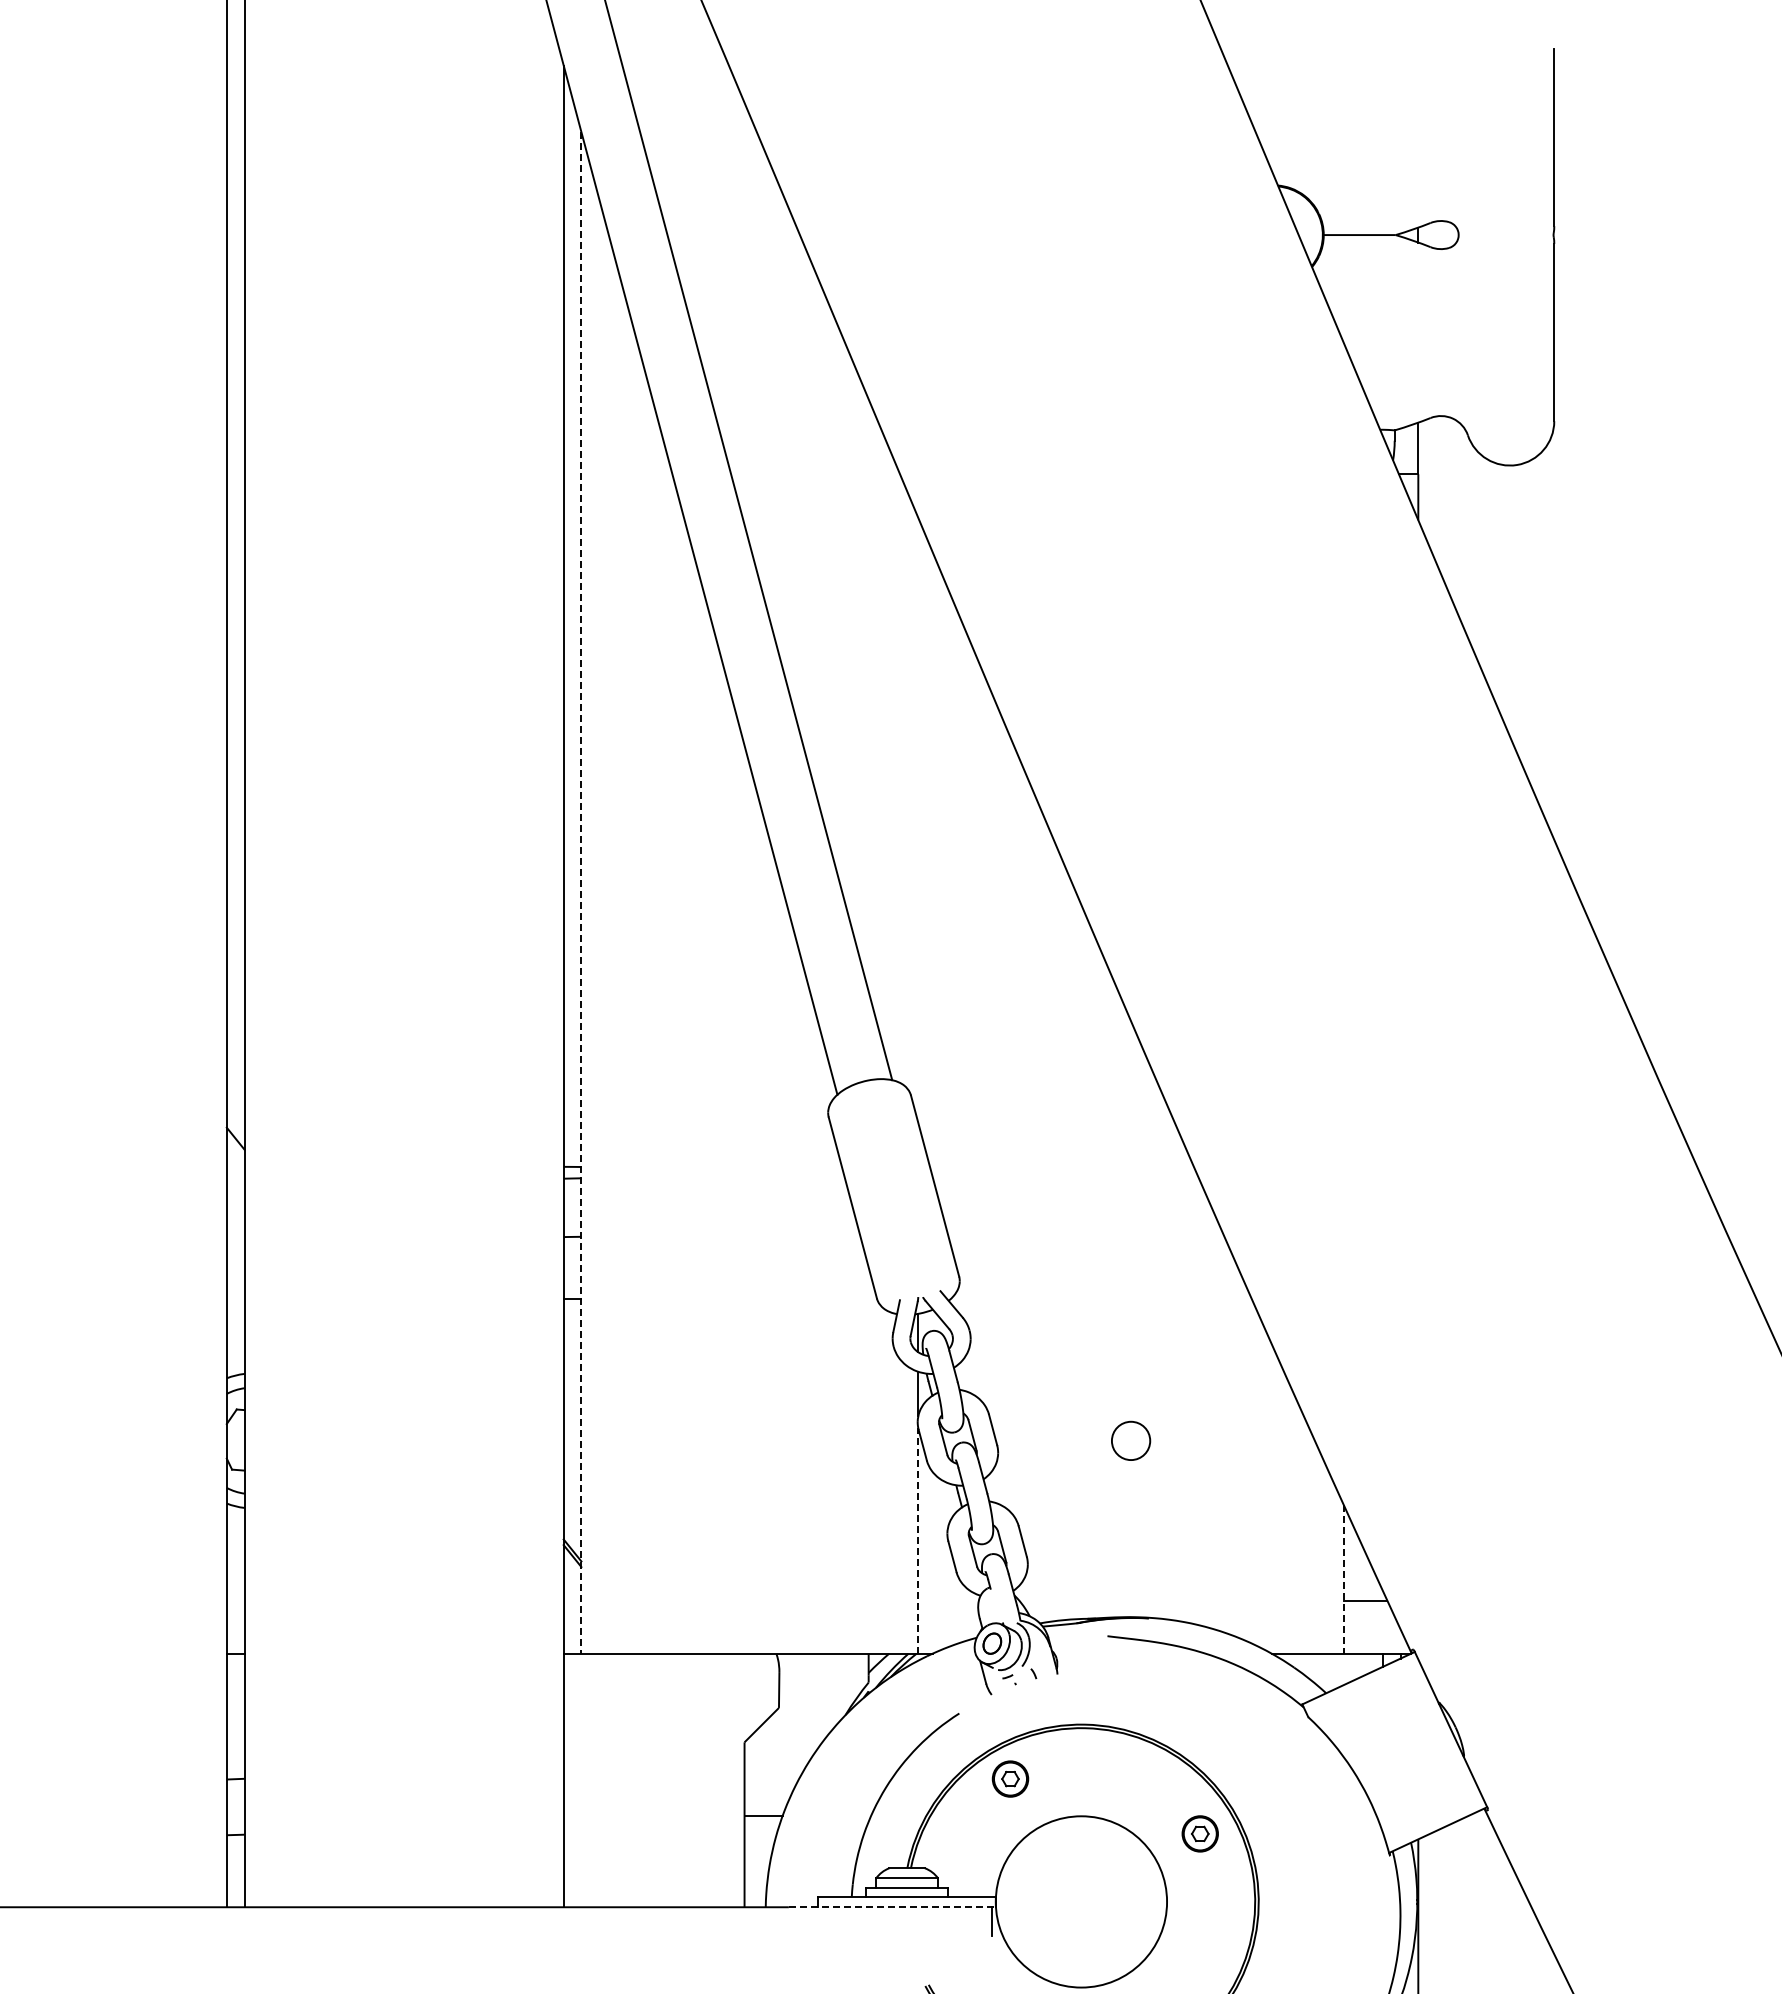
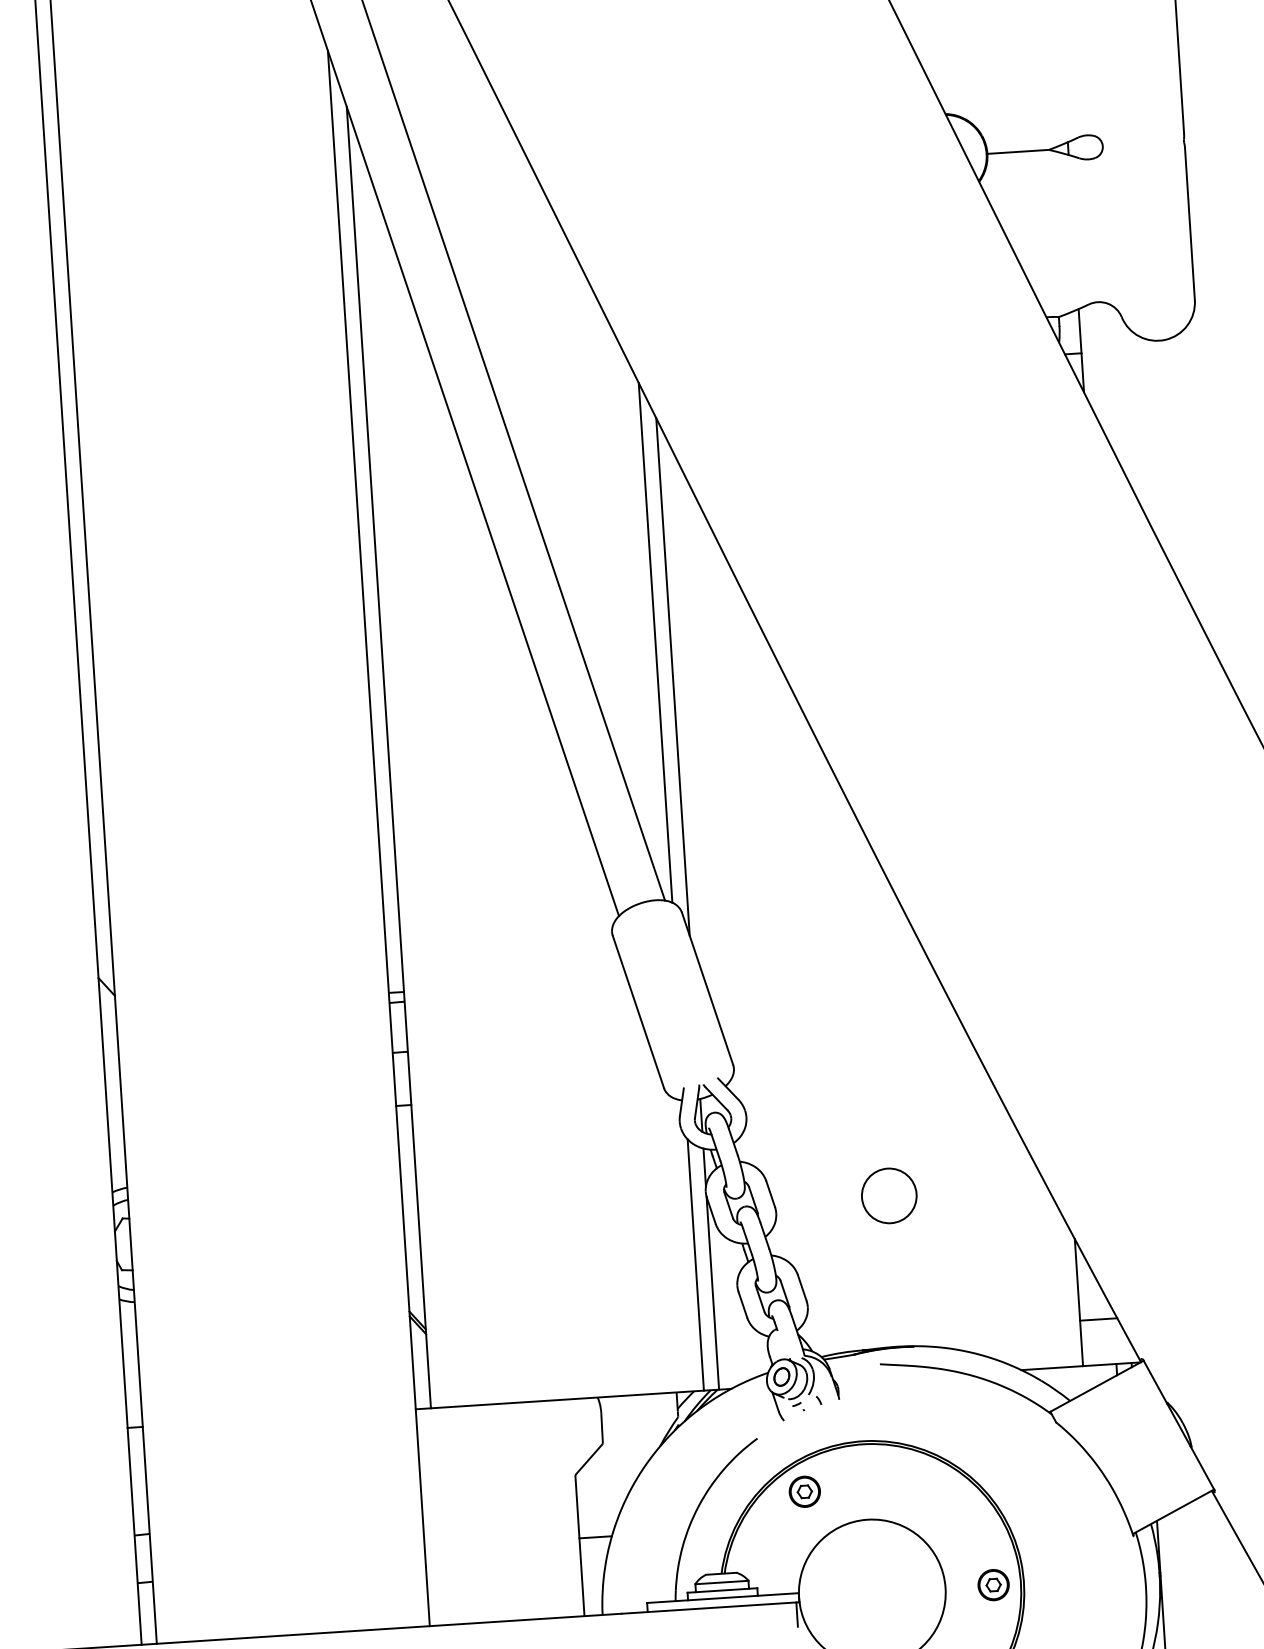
line: (900, 779) -> (655, 642), added
line: (918, 819) -> (673, 676), added
line: (581, 892) -> (388, 757), dashed -> solid
circle: (1130, 1440) -> (888, 1195), size x1.67
line: (900, 1506) -> (695, 1264), added
line: (918, 1540) -> (712, 1292), dashed -> solid
line: (1343, 1579) -> (1078, 1302), dashed -> solid
part: (1199, 1833) -> (992, 1584), moved
line: (892, 1907) -> (711, 1608), dashed -> solid

